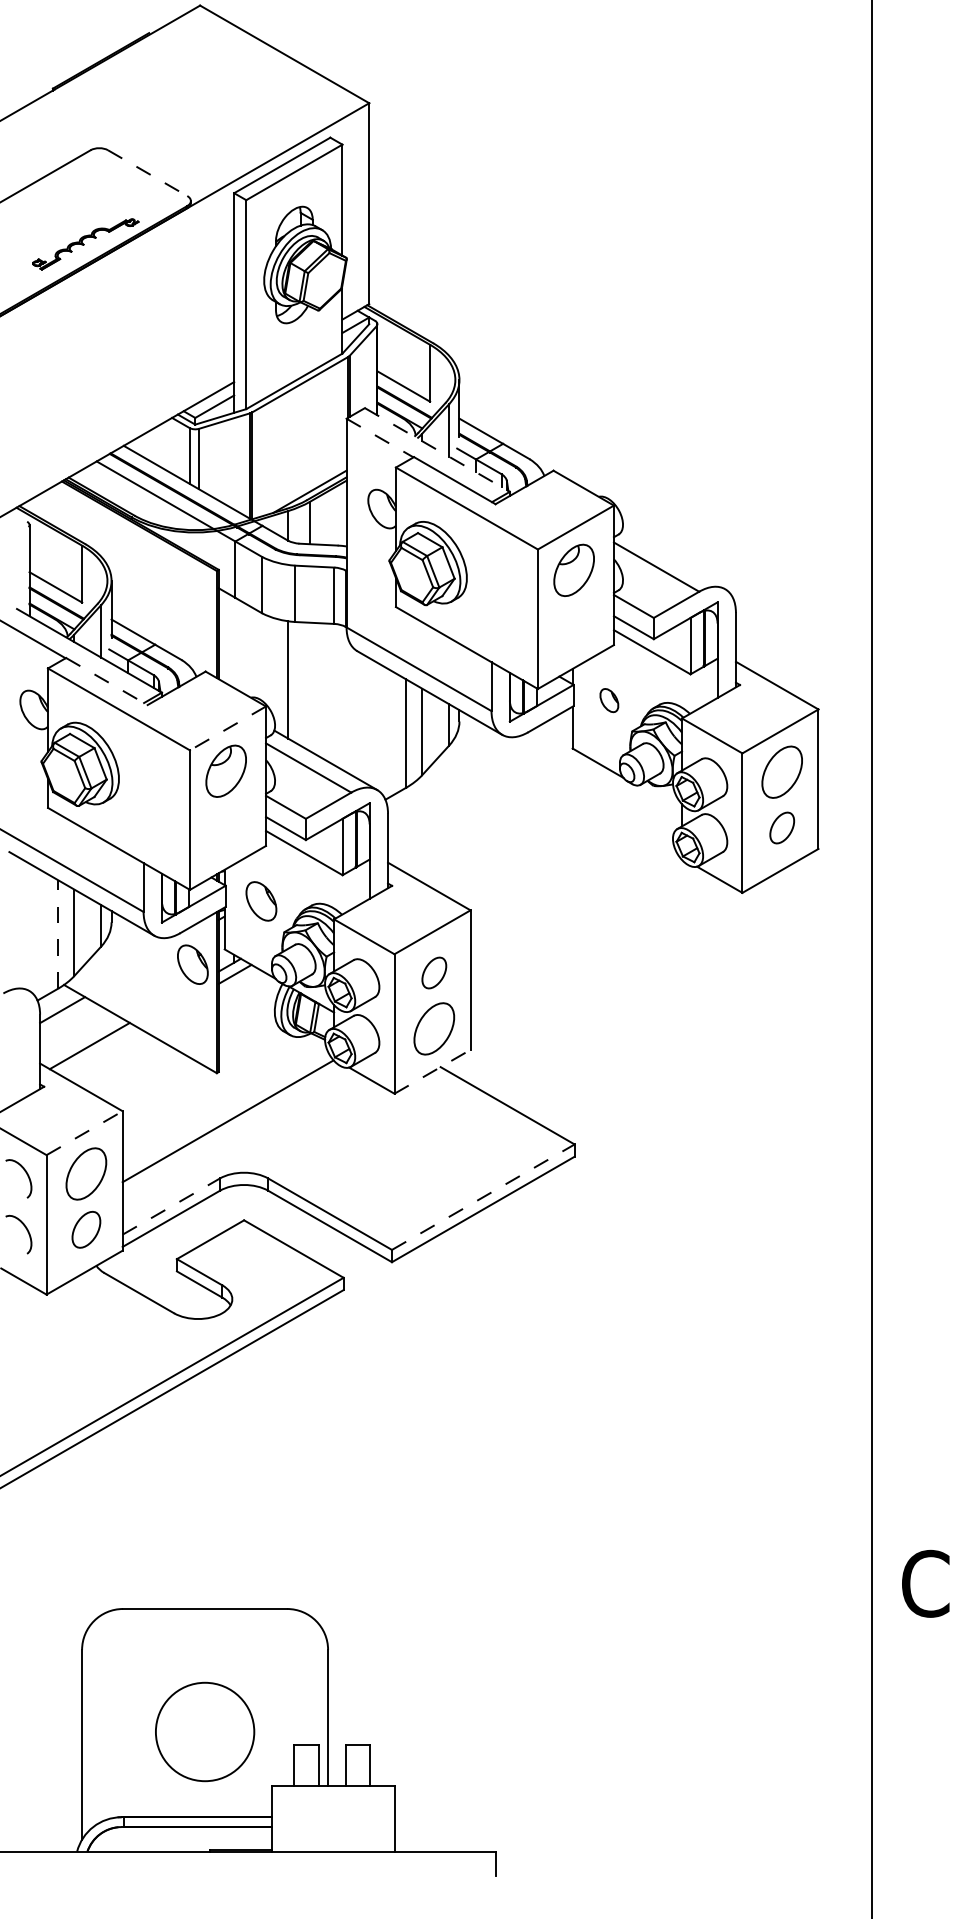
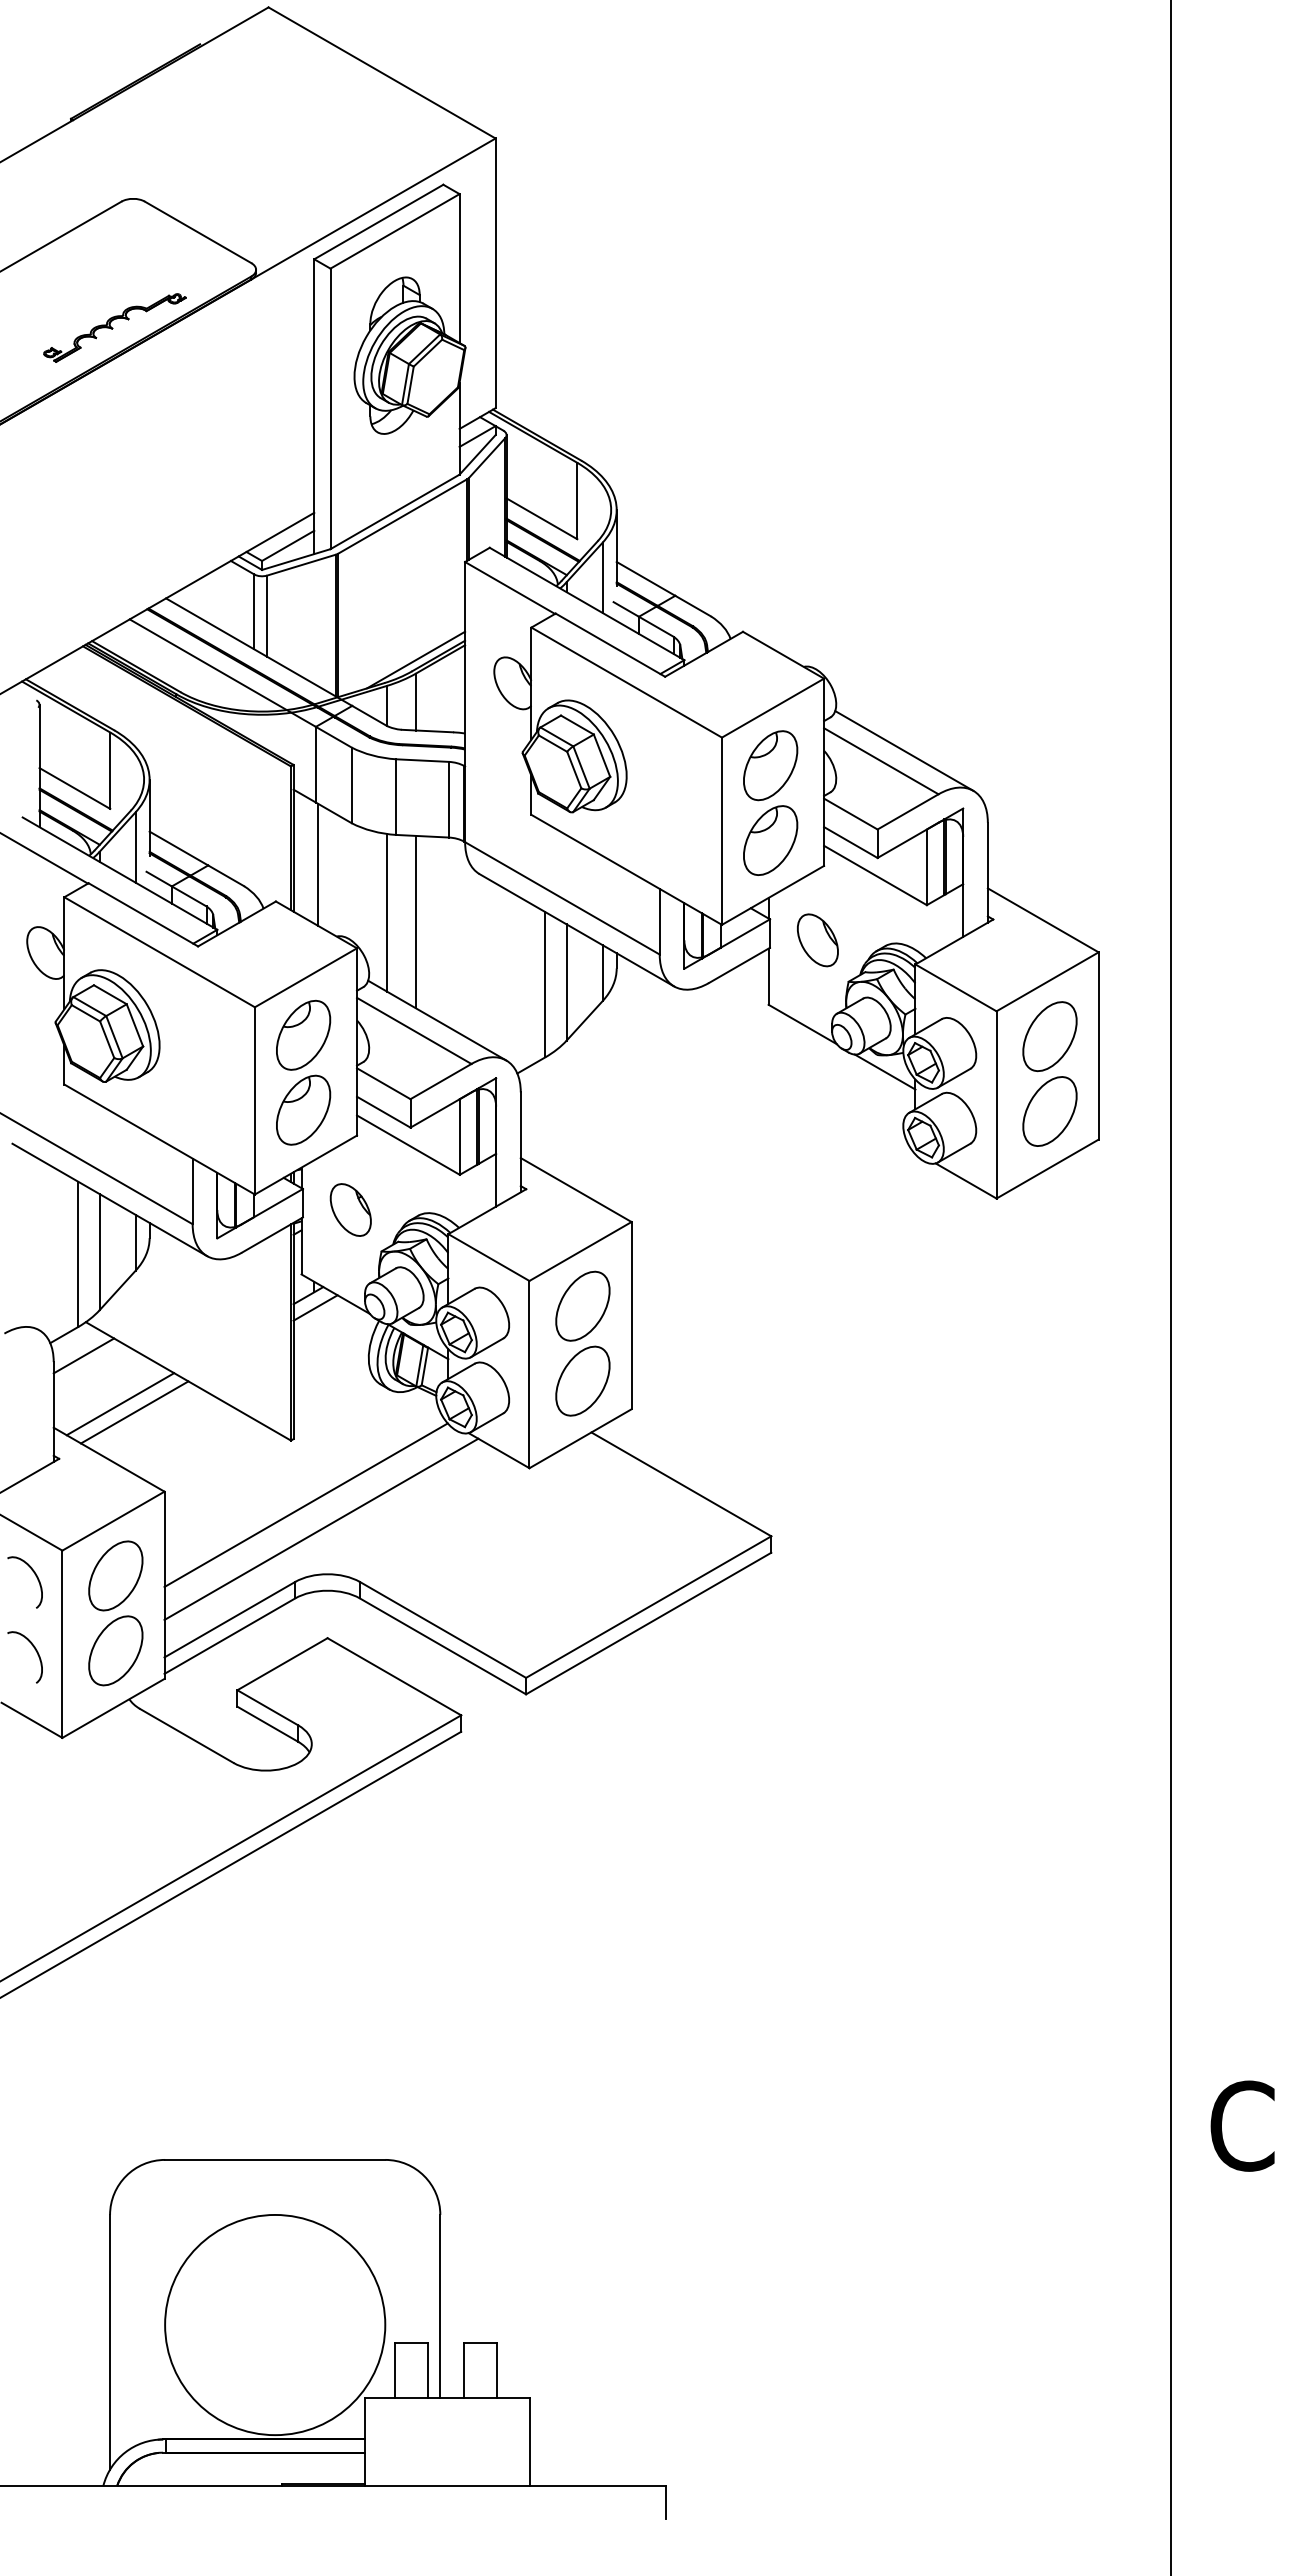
line: (147, 173) -> (198, 232), dashed -> solid
line: (380, 437) -> (510, 587), dashed -> solid
line: (437, 450) -> (587, 604), dashed -> solid
line: (673, 559) -> (904, 750), added
part: (574, 626) -> (770, 840), added
line: (237, 644) -> (318, 865), added
line: (106, 682) -> (143, 915), dashed -> solid
line: (310, 686) -> (416, 921), added
part: (609, 700) -> (817, 940), size x1.67
line: (227, 728) -> (305, 977), dashed -> solid
line: (658, 798) -> (884, 1071), added
part: (226, 826) -> (303, 1109), added
part: (781, 828) -> (1049, 1111), size x1.67
line: (58, 934) -> (78, 1254), dashed -> solid
part: (192, 964) -> (258, 1294), removed
part: (434, 972) -> (582, 1305), size x1.67
line: (100, 1052) -> (134, 1412), added
line: (432, 1071) -> (580, 1438), dashed -> solid
line: (84, 1133) -> (113, 1521), dashed -> solid
line: (239, 1138) -> (321, 1528), added
line: (483, 1197) -> (648, 1607), dashed -> solid
line: (171, 1206) -> (230, 1619), dashed -> solid
part: (86, 1229) -> (115, 1650), size x1.43
circle: (205, 1731) -> (275, 2324), size x1.67

